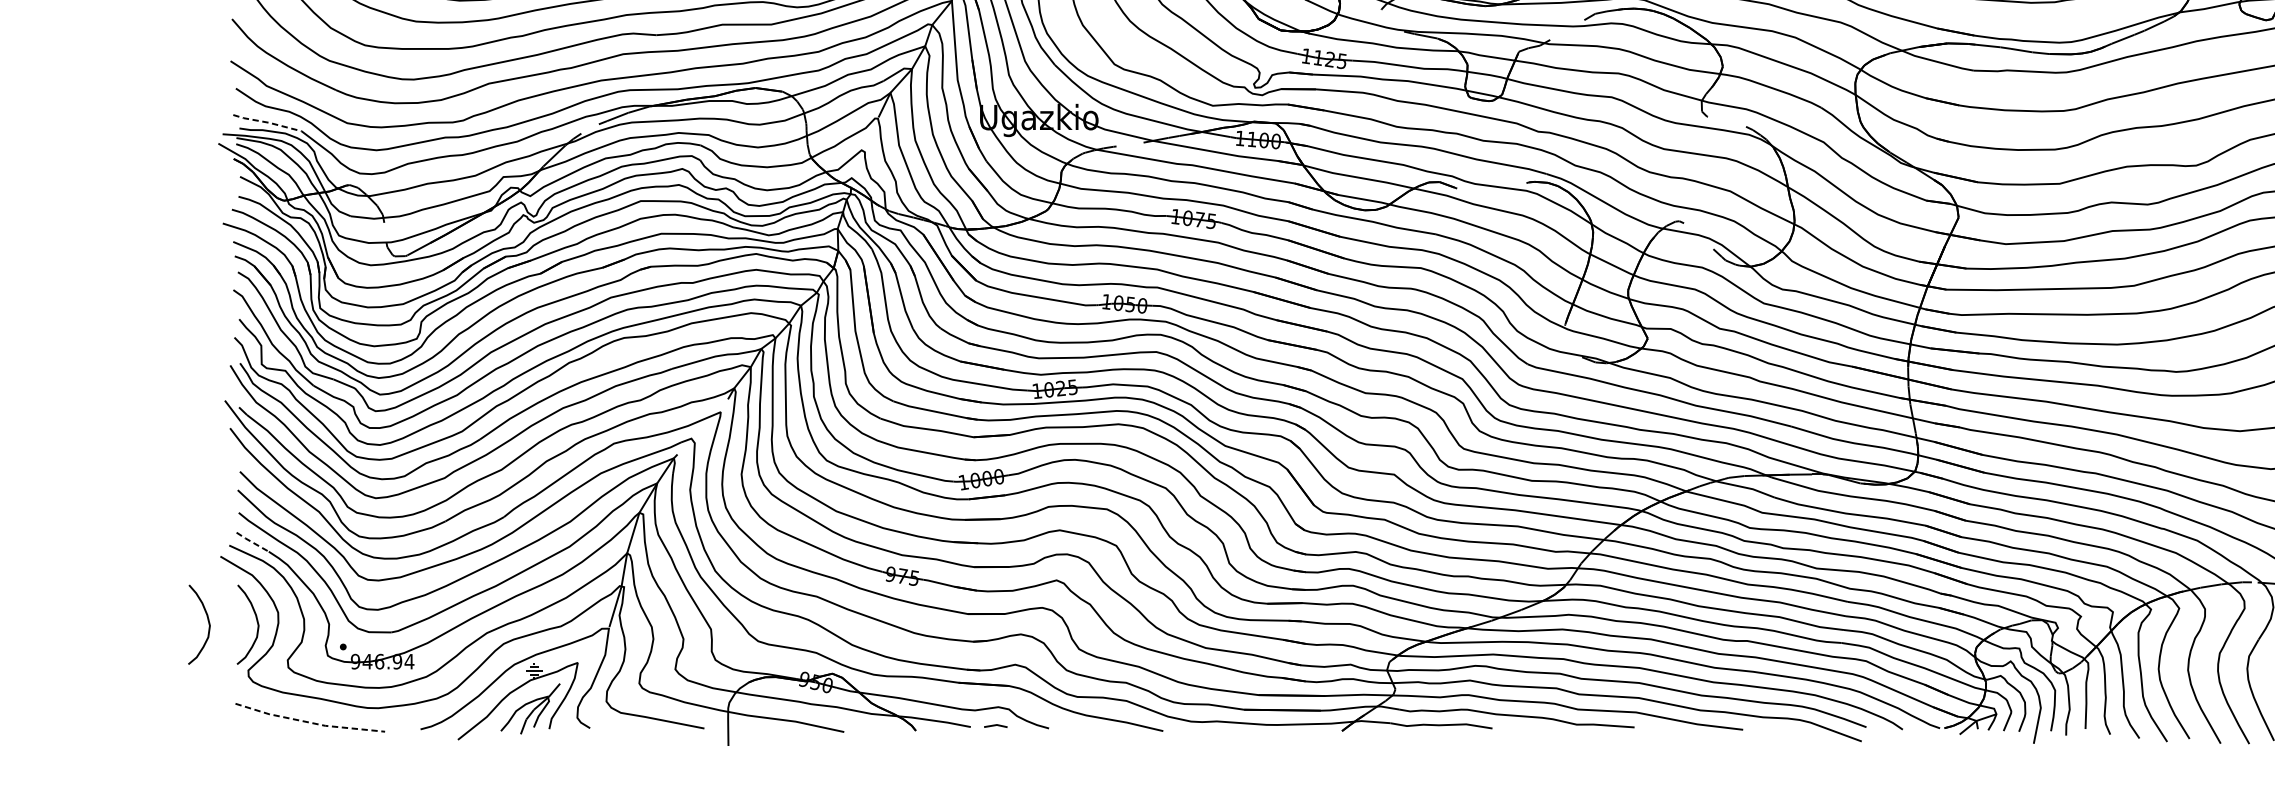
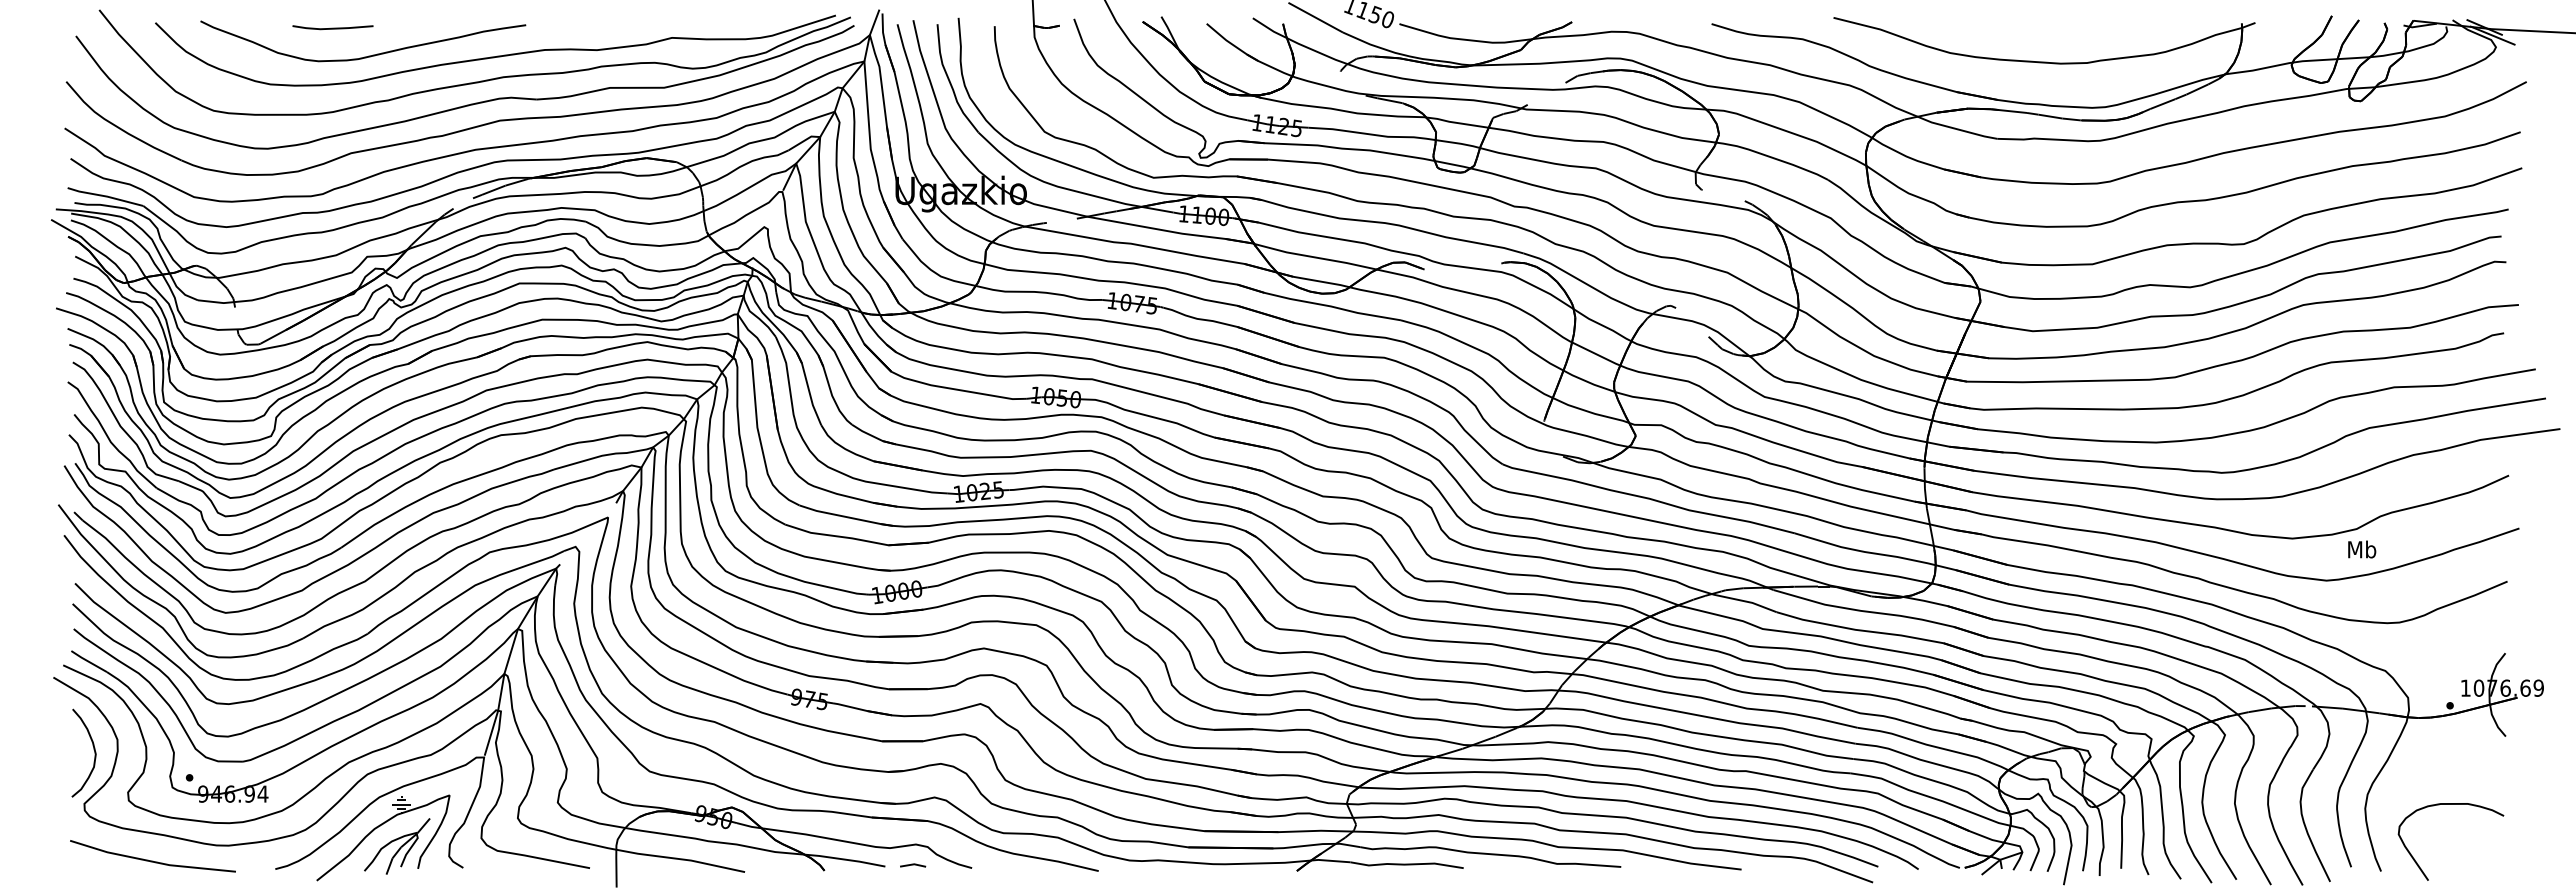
line: (267, 122) -> (105, 196), dashed -> solid
line: (252, 542) -> (88, 661), dashed -> solid
curve: (207, 621) -> (39, 749), removed
line: (309, 722) -> (152, 861), dashed -> solid

